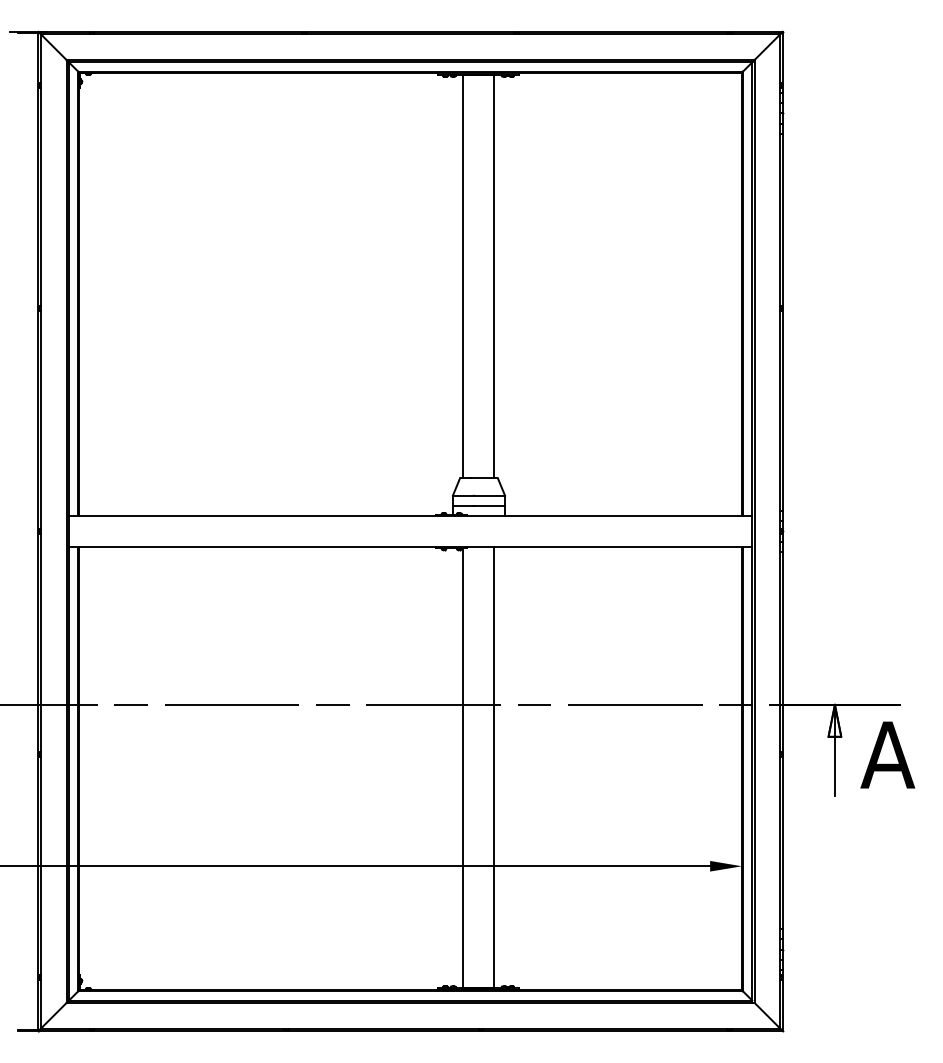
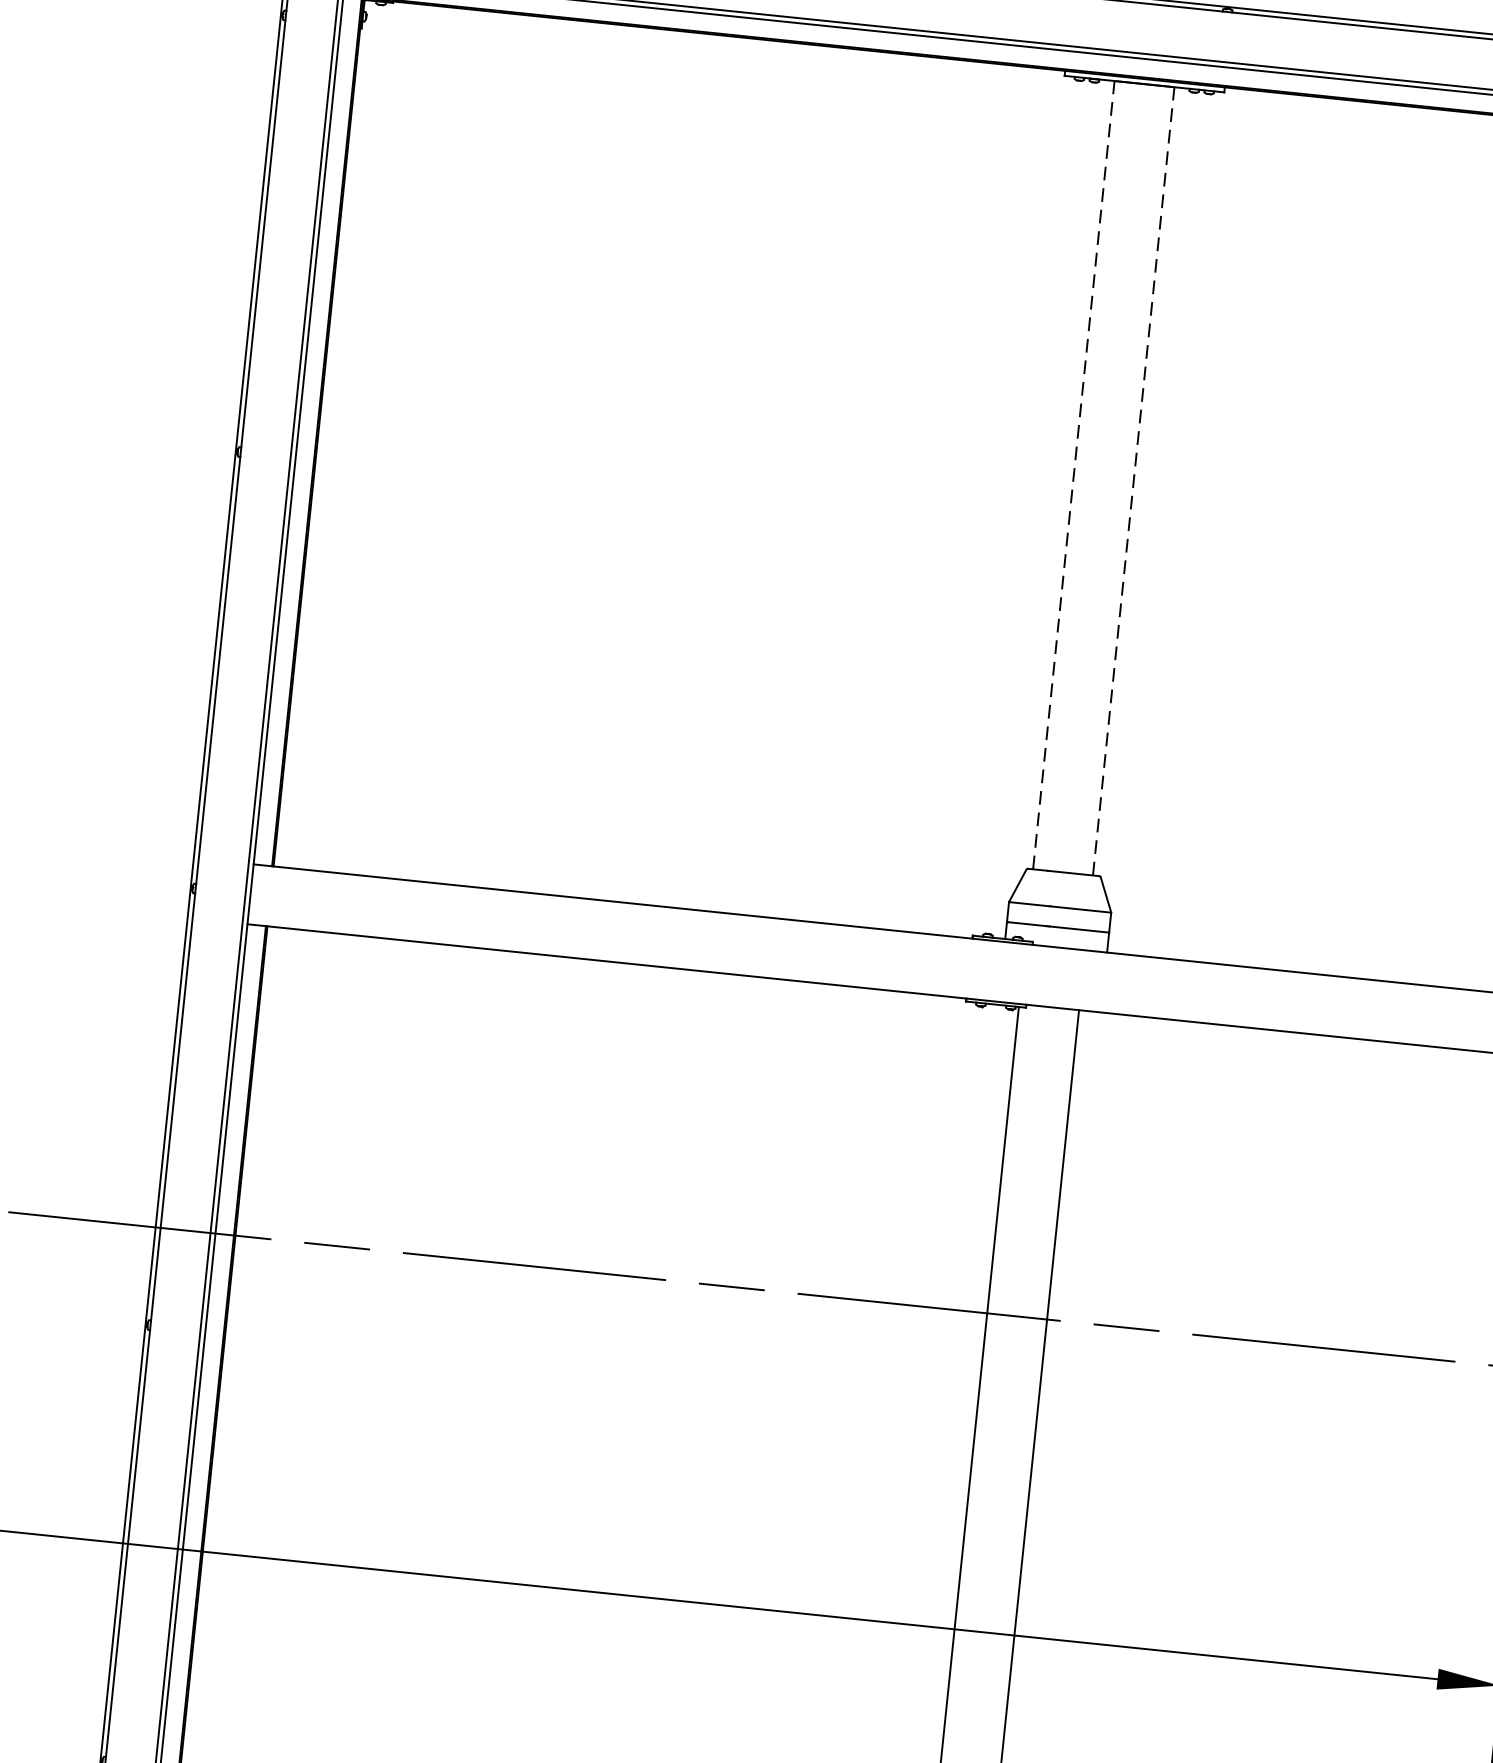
line: (463, 276) -> (1074, 475), solid -> dashed
line: (493, 276) -> (1132, 481), solid -> dashed

